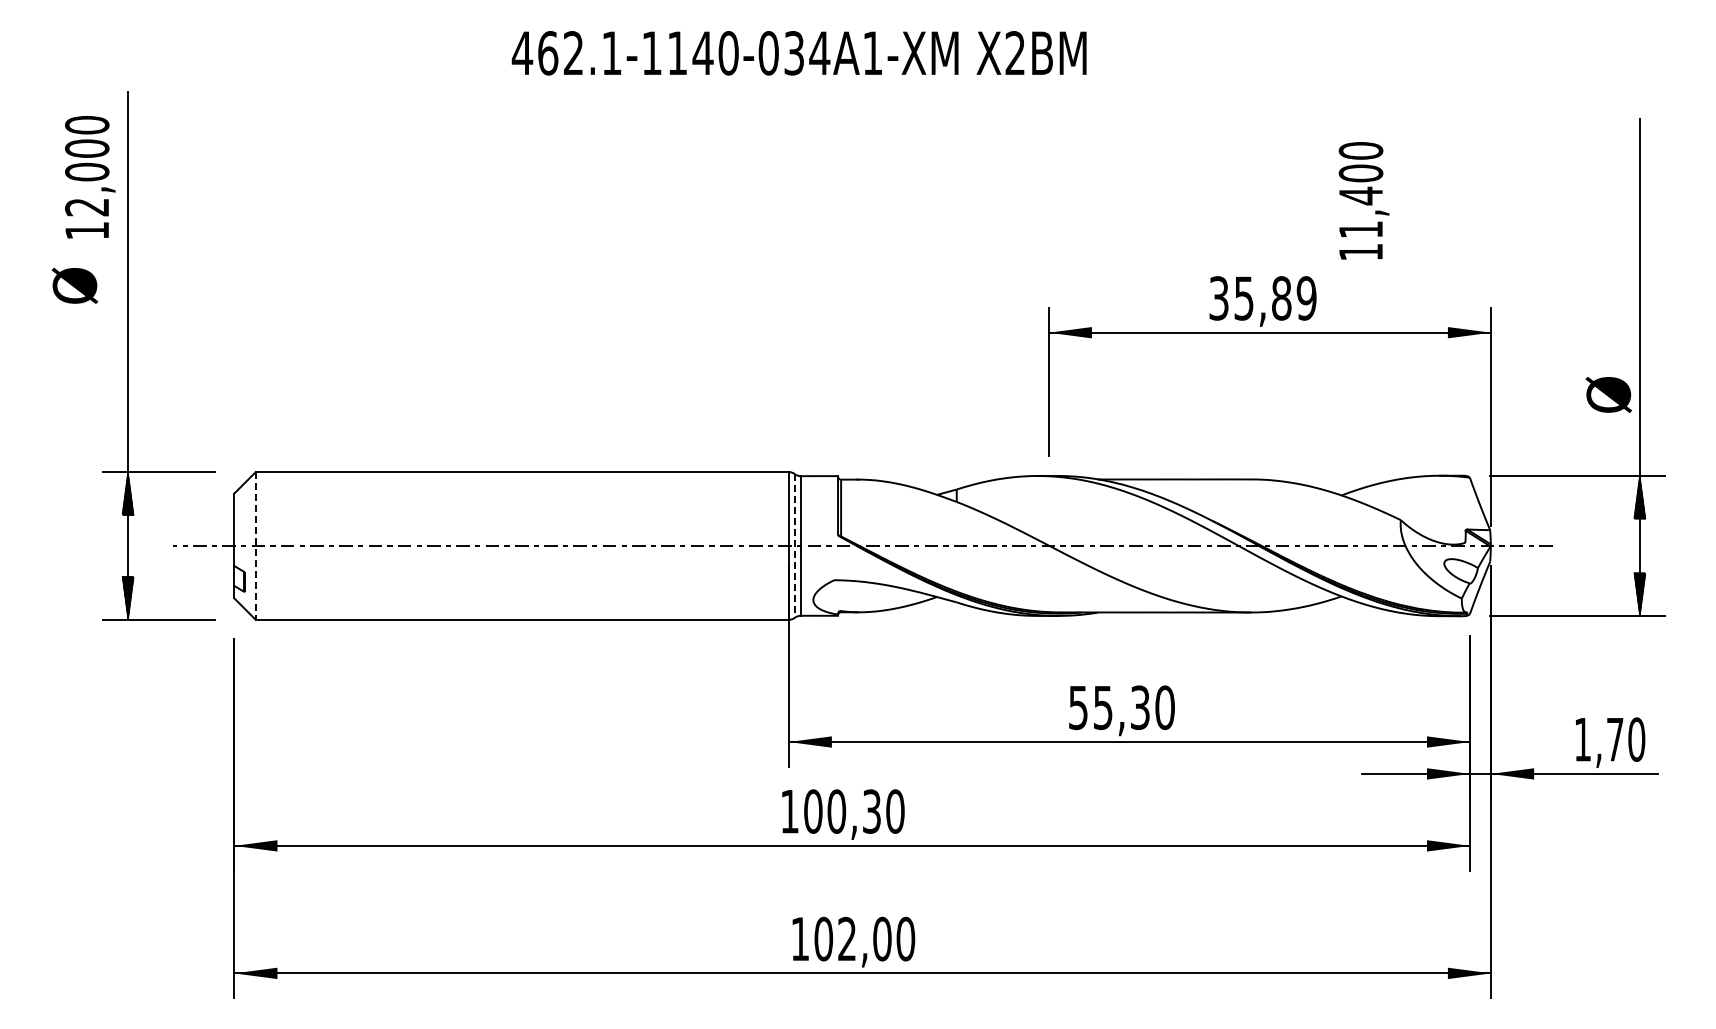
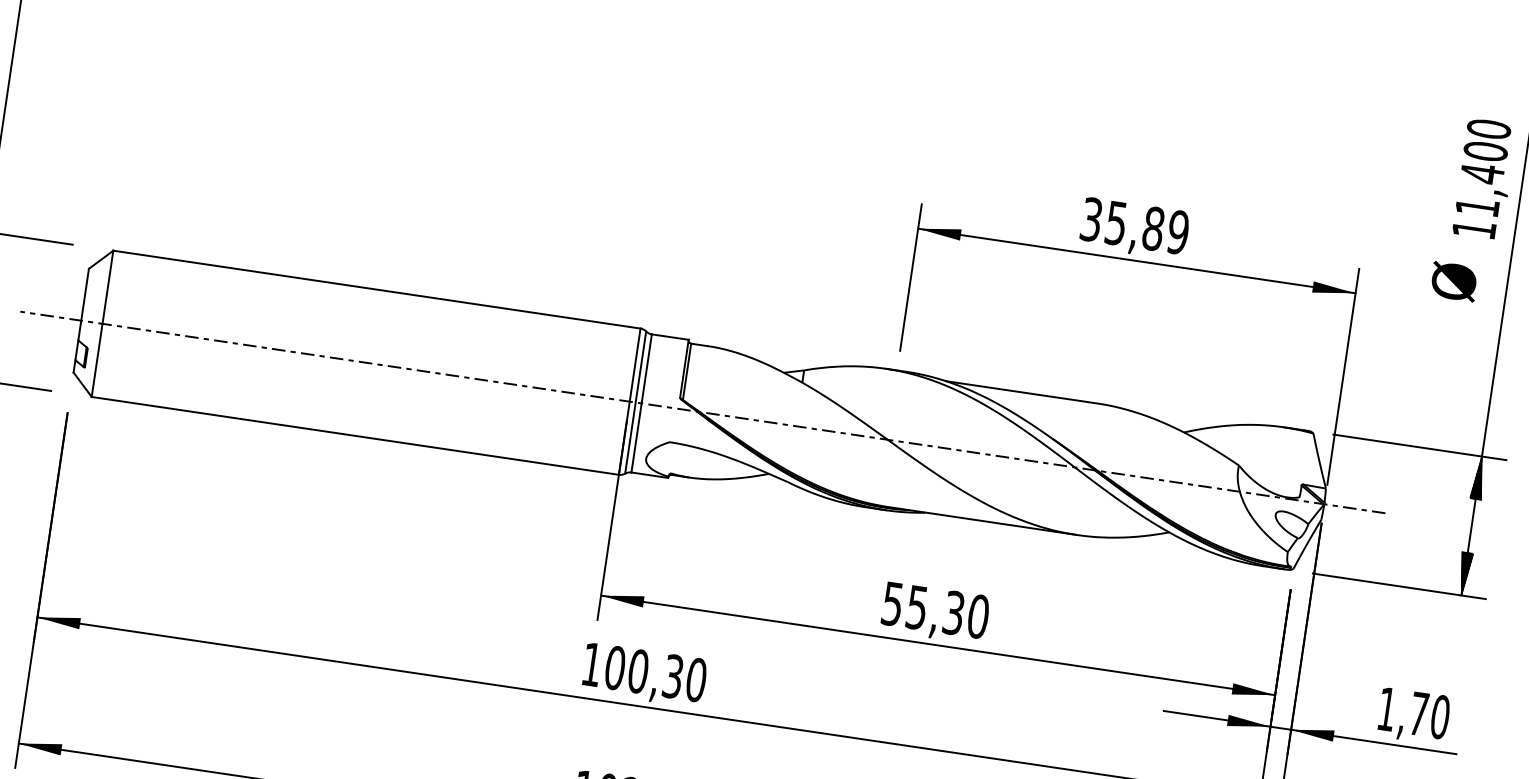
text: (1363, 200) -> (1484, 178), moved
text: (1608, 394) -> (1453, 281), moved
line: (255, 545) -> (102, 323), dashed -> solid
line: (794, 545) -> (635, 402), dashed -> solid

